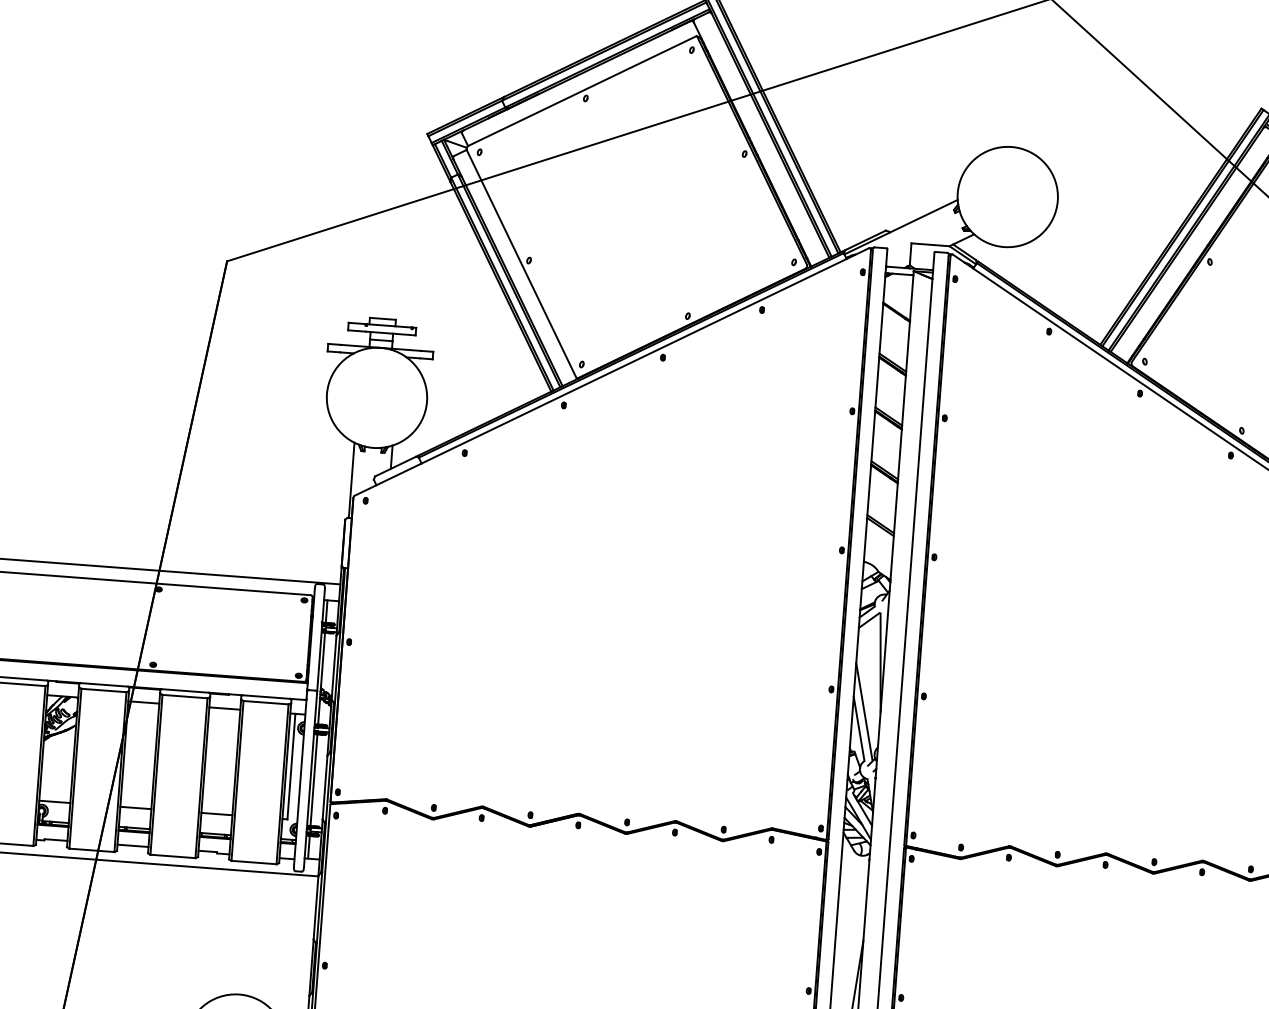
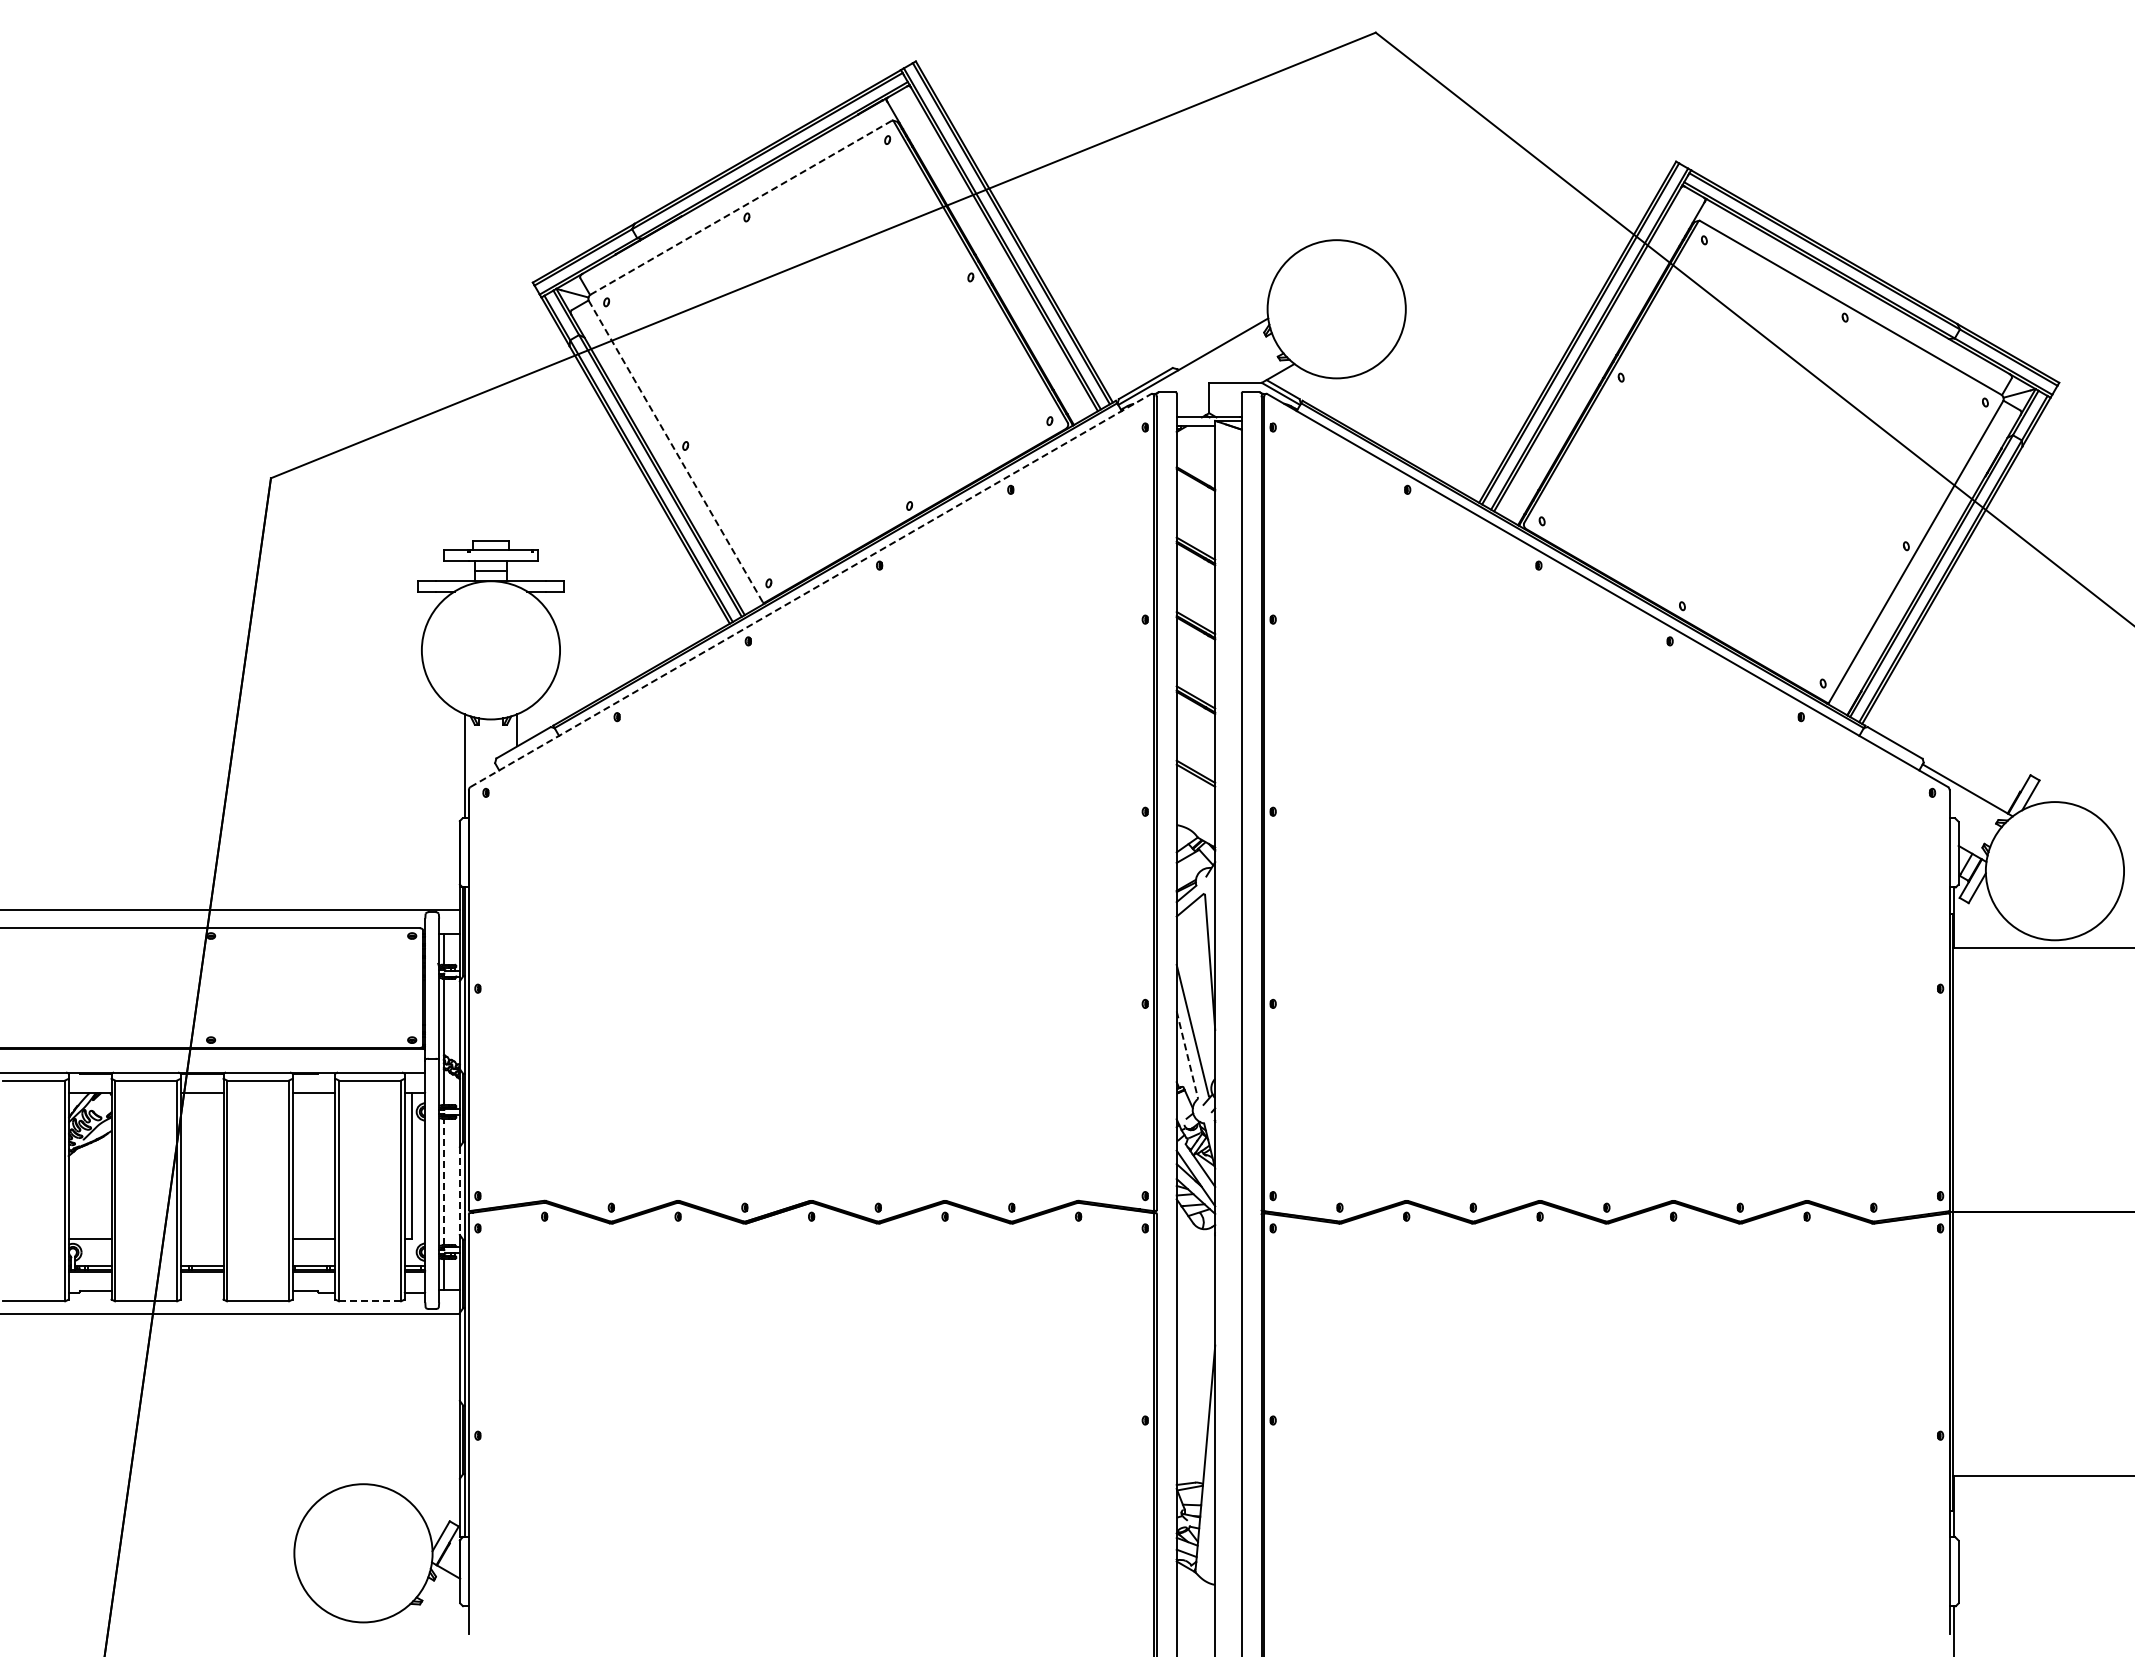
line: (581, 91) -> (740, 208), solid -> dashed
line: (522, 264) -> (676, 451), solid -> dashed
line: (612, 372) -> (811, 590), solid -> dashed
line: (859, 729) -> (1187, 1055), solid -> dashed
line: (313, 779) -> (443, 1181), solid -> dashed
line: (324, 787) -> (459, 1191), solid -> dashed
line: (135, 807) -> (201, 1238), removed
line: (132, 845) -> (201, 1290), removed
line: (253, 862) -> (369, 1301), solid -> dashed

